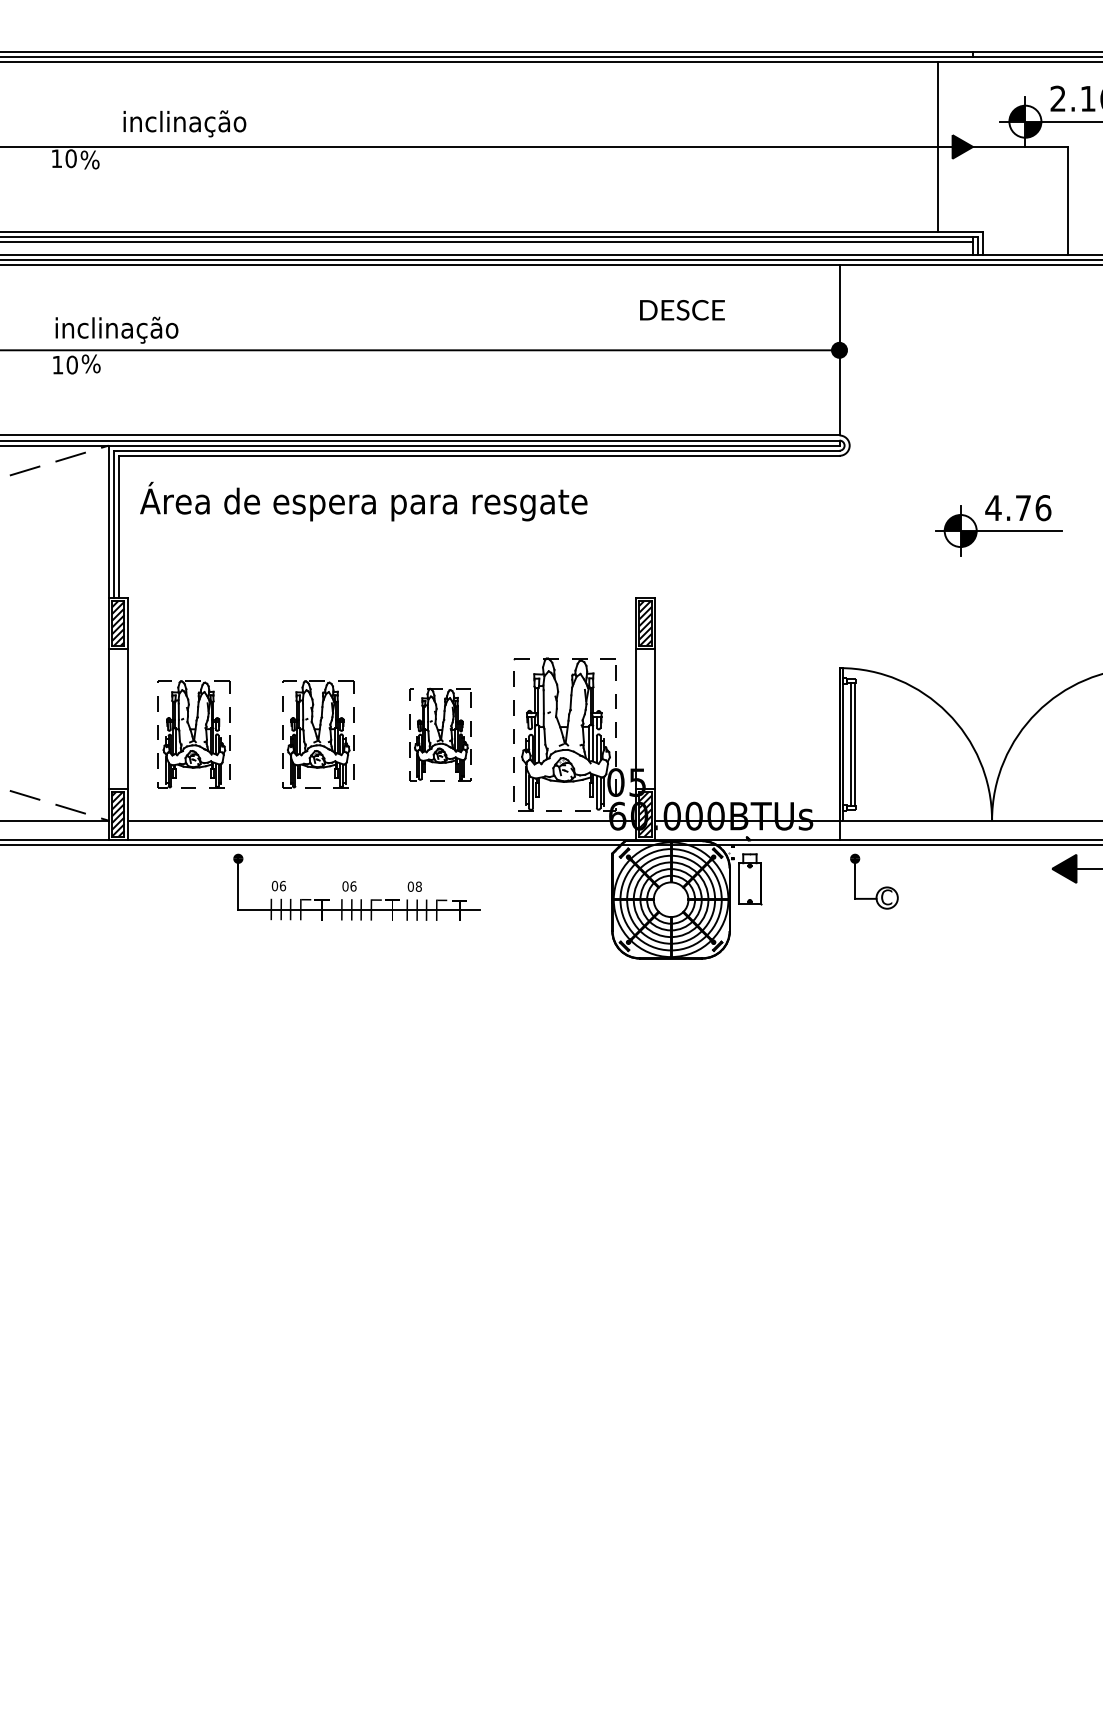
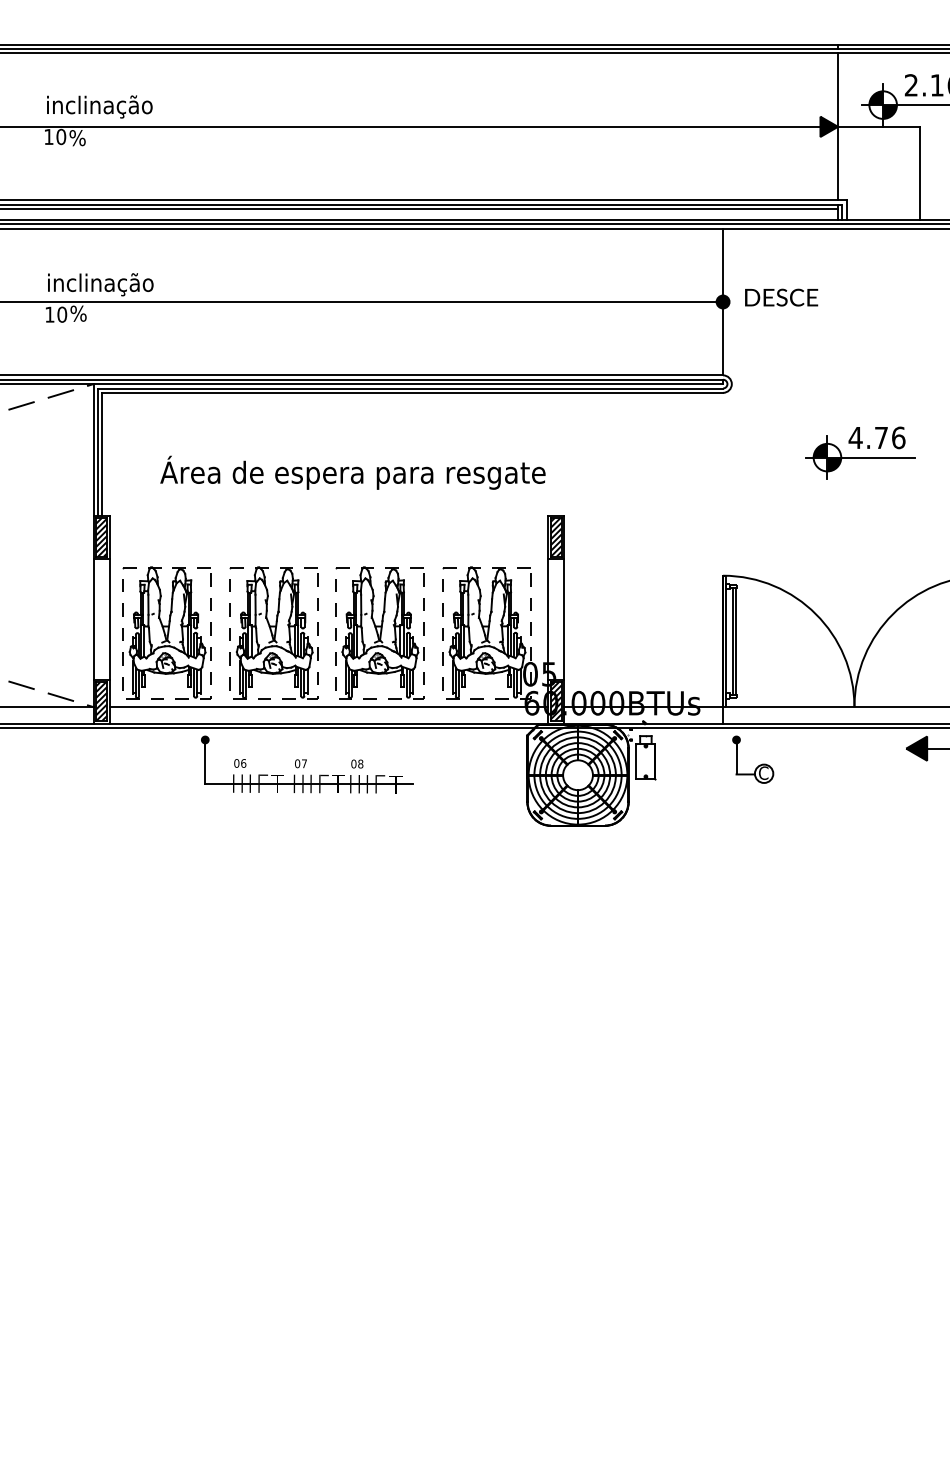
text: (184, 123) -> (99, 106), moved
line: (937, 146) -> (837, 126), moved
text: (682, 310) -> (781, 297), moved
text: (363, 501) -> (352, 472), moved
part: (193, 734) -> (166, 632), size x1.43
part: (317, 734) -> (273, 632), size x1.43
part: (440, 734) -> (379, 632), size x1.67
text: (353, 886) -> (304, 763), 06 -> 07

